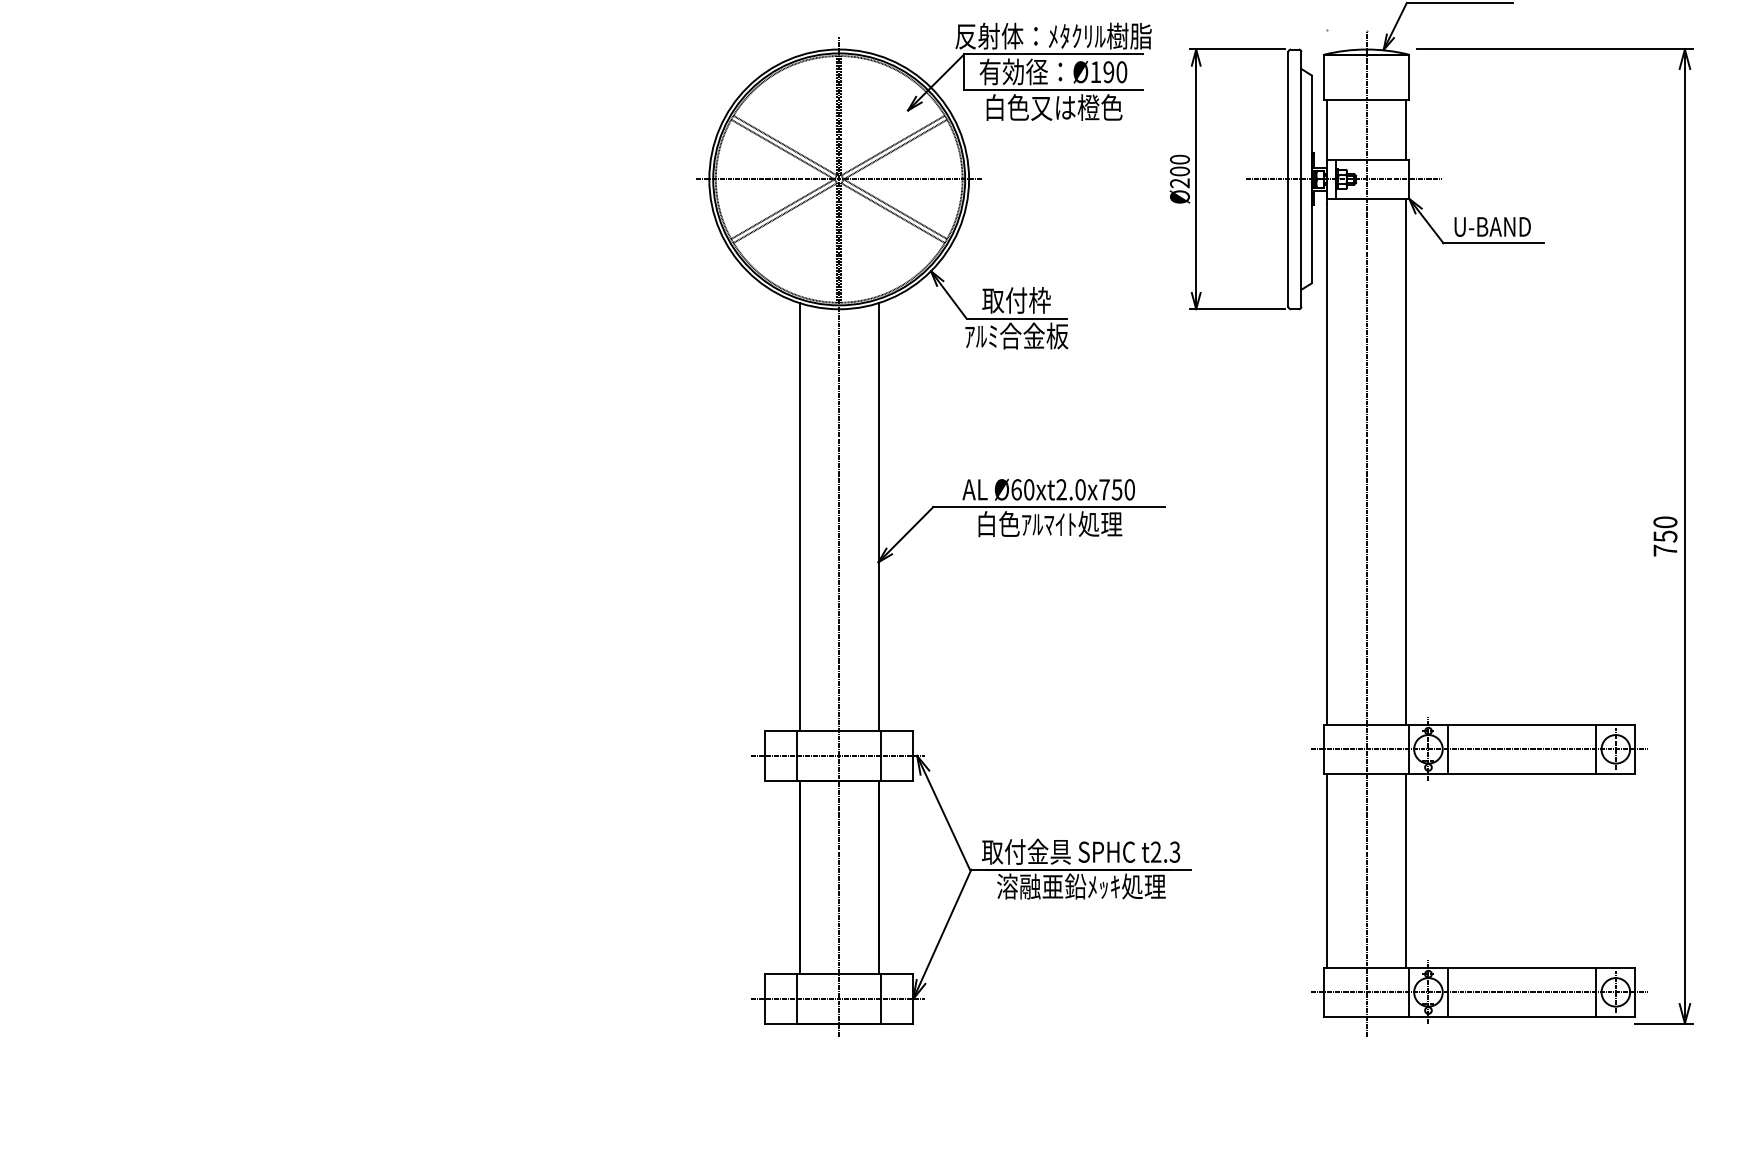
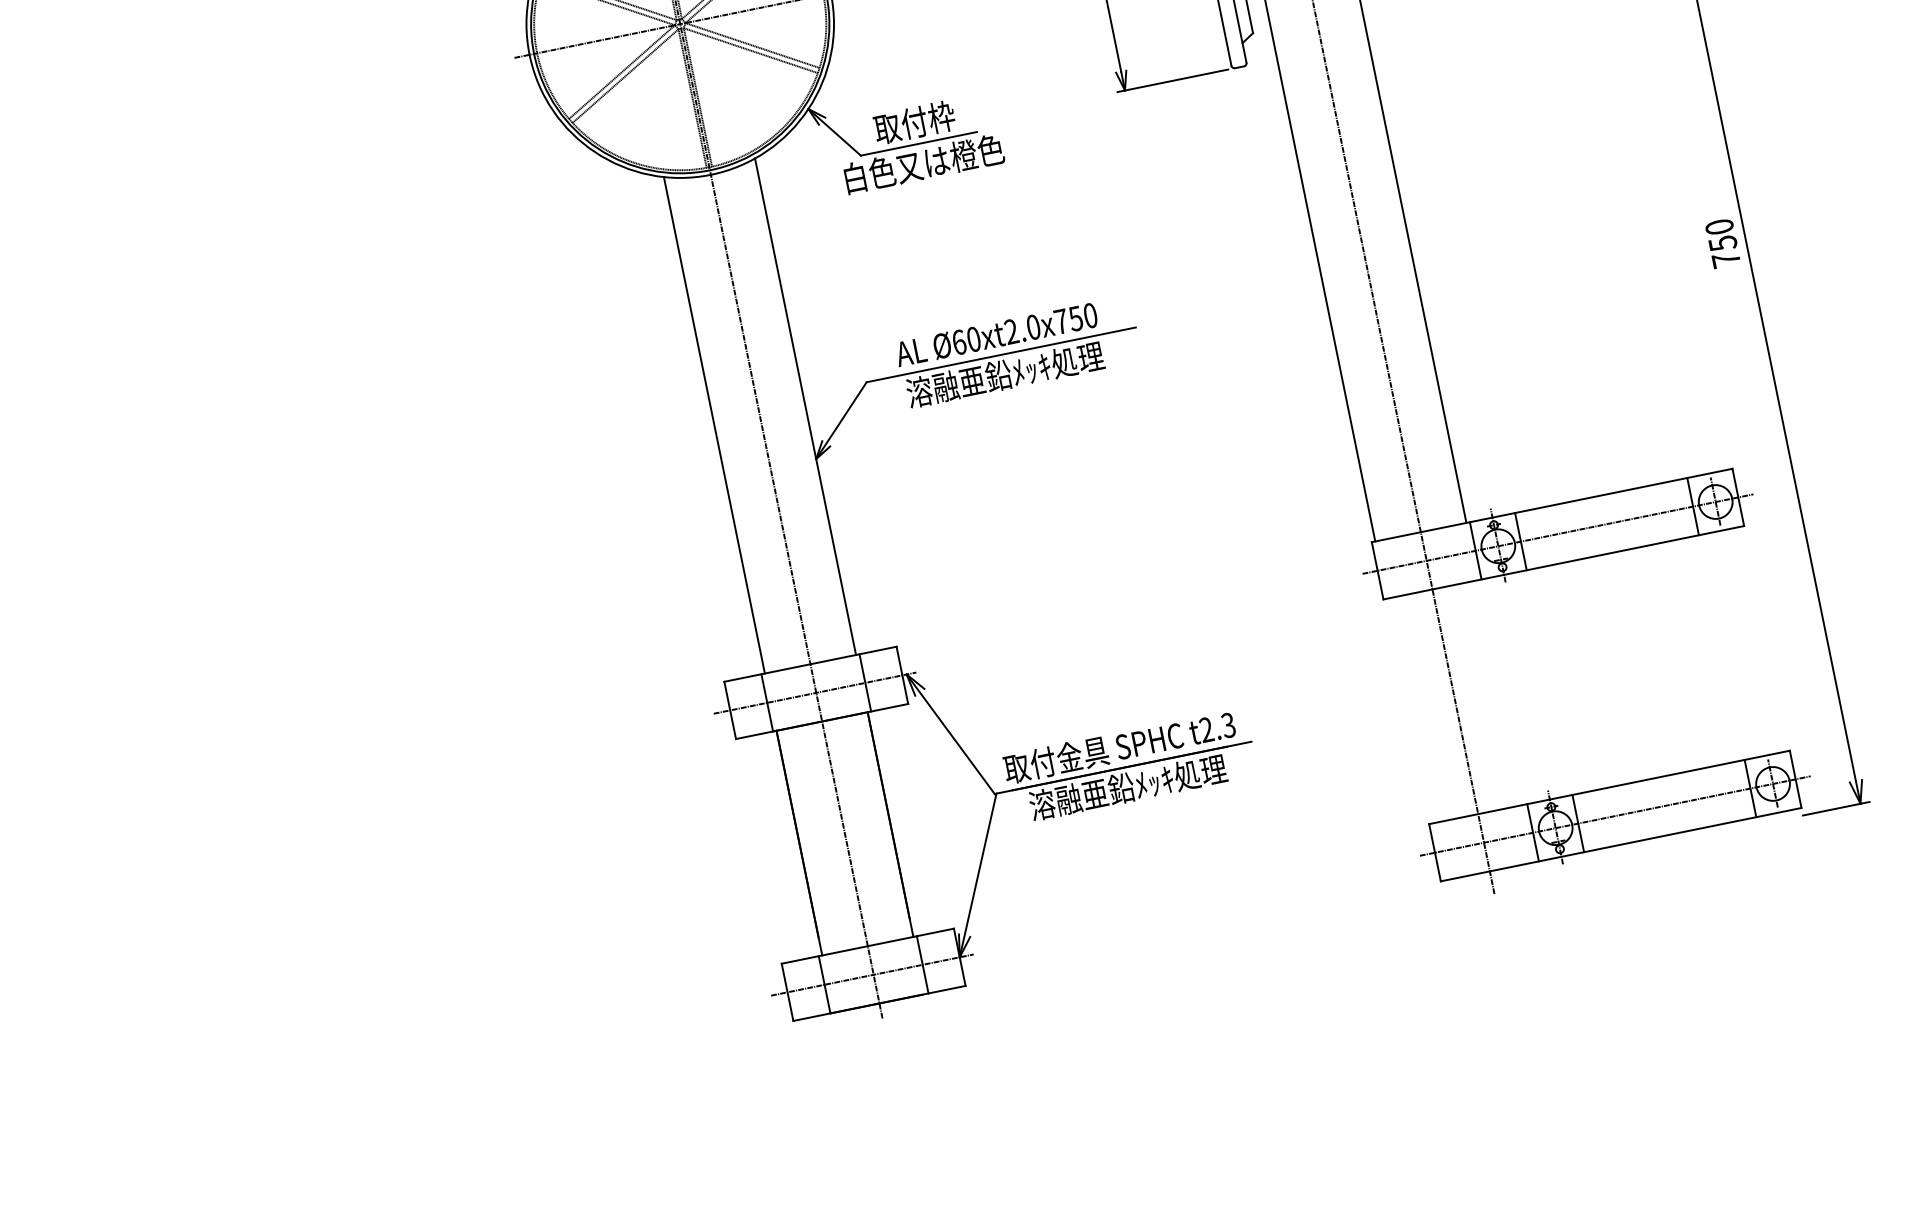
text: (1017, 335) -> (923, 163), ｱﾙﾐ合金板 -> 白色又は橙色
text: (1049, 524) -> (1005, 374), 白色ｱﾙﾏｲﾄ処理 -> 溶融亜鉛ﾒｯｷ処理
line: (1327, 870) -> (1409, 710), removed
line: (1406, 870) -> (1501, 692), removed

